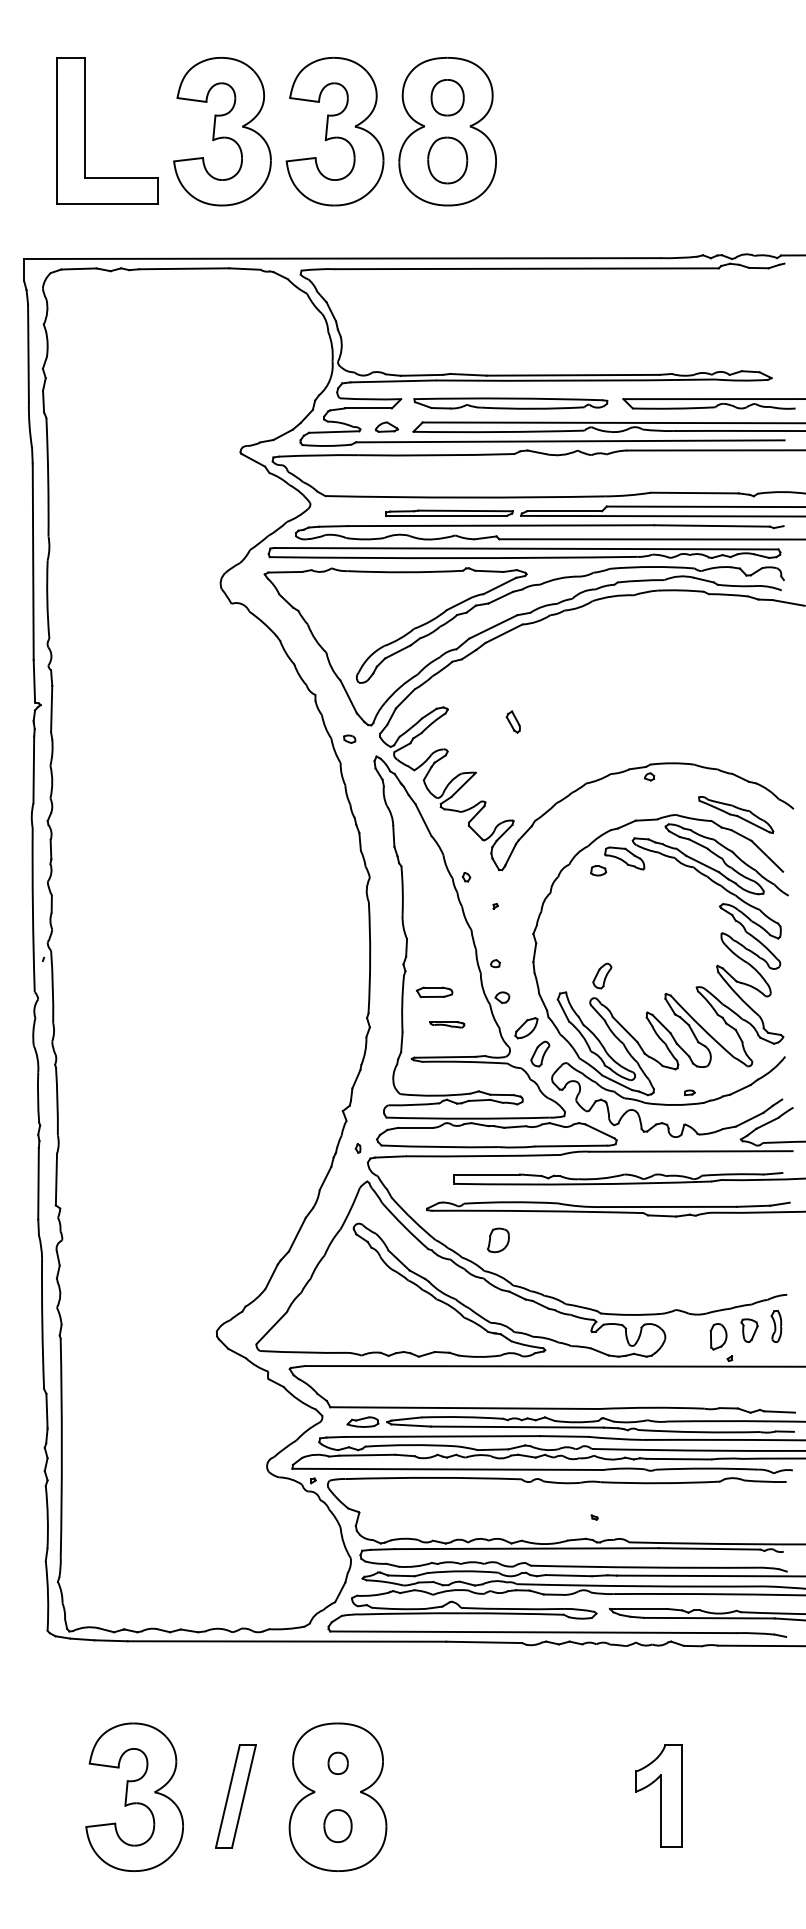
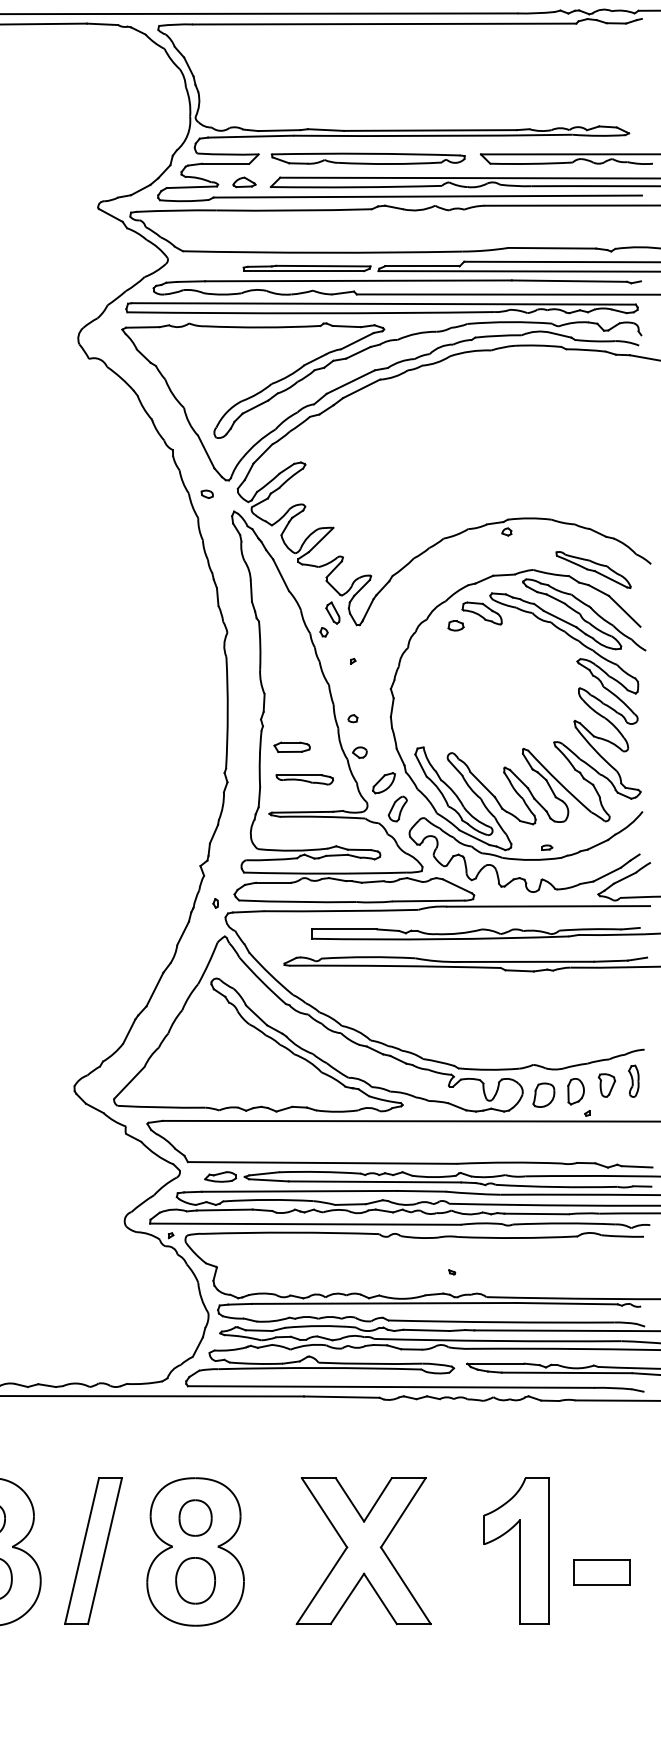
part: (512, 721) -> (332, 612), moved
part: (602, 975) -> (459, 730), removed
part: (447, 1024) -> (305, 779), size x1.67
part: (497, 1240) -> (542, 1095), moved
part: (338, 1763) -> (196, 1518), size x1.67
part: (658, 1795) -> (515, 1550), size x1.43
part: (235, 1796) -> (93, 1551), size x1.43
part: (506, 1796) -> (364, 1551), added
part: (744, 1817) -> (601, 1572), added
part: (337, 1825) -> (195, 1580), size x1.43

